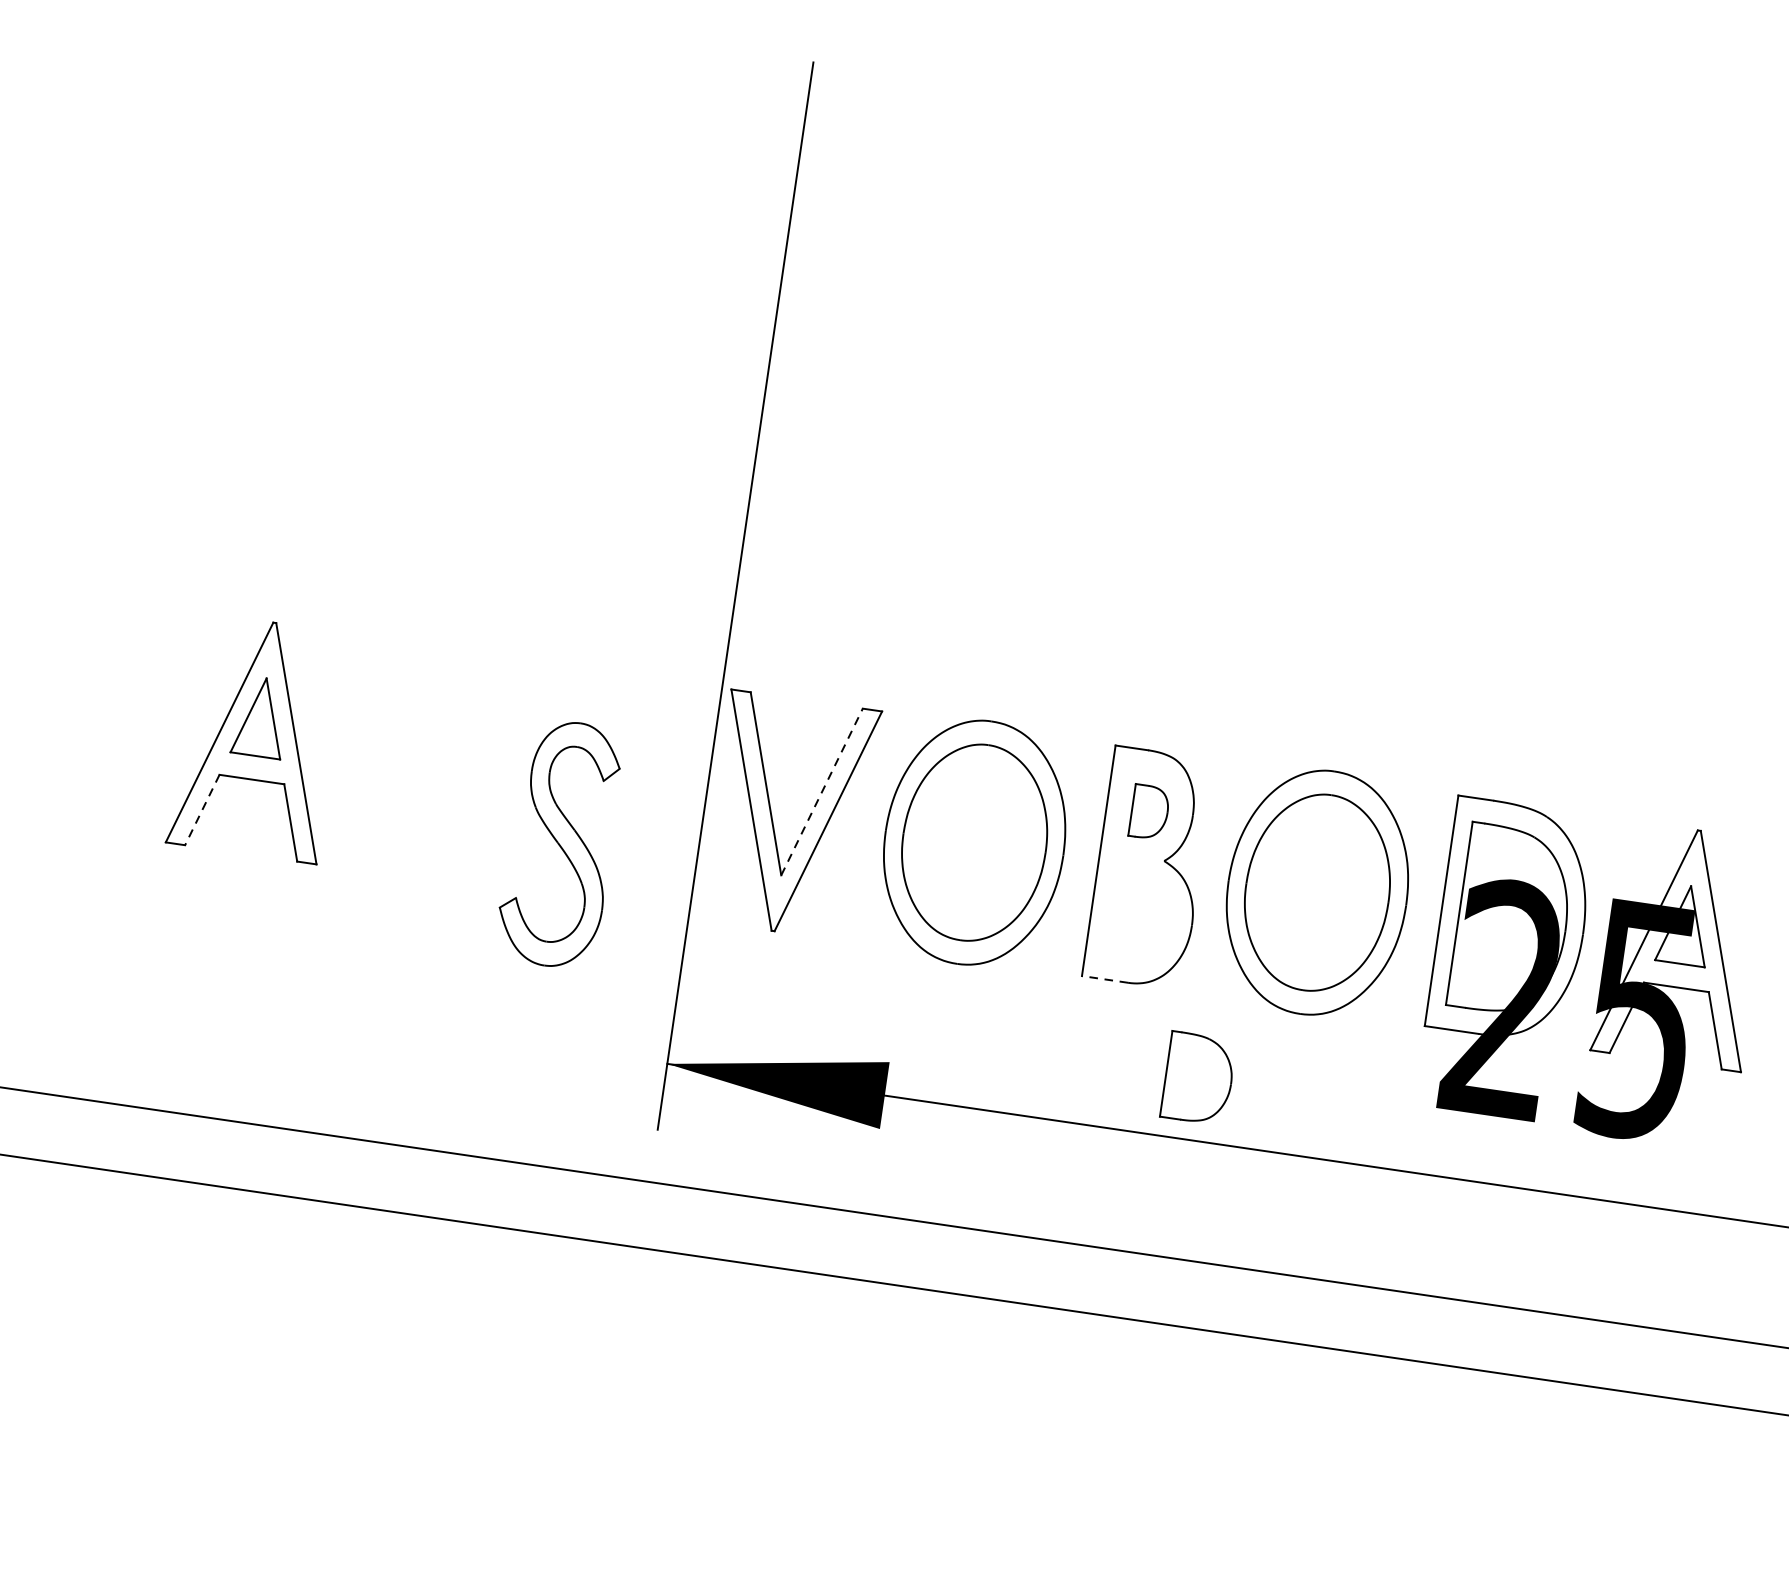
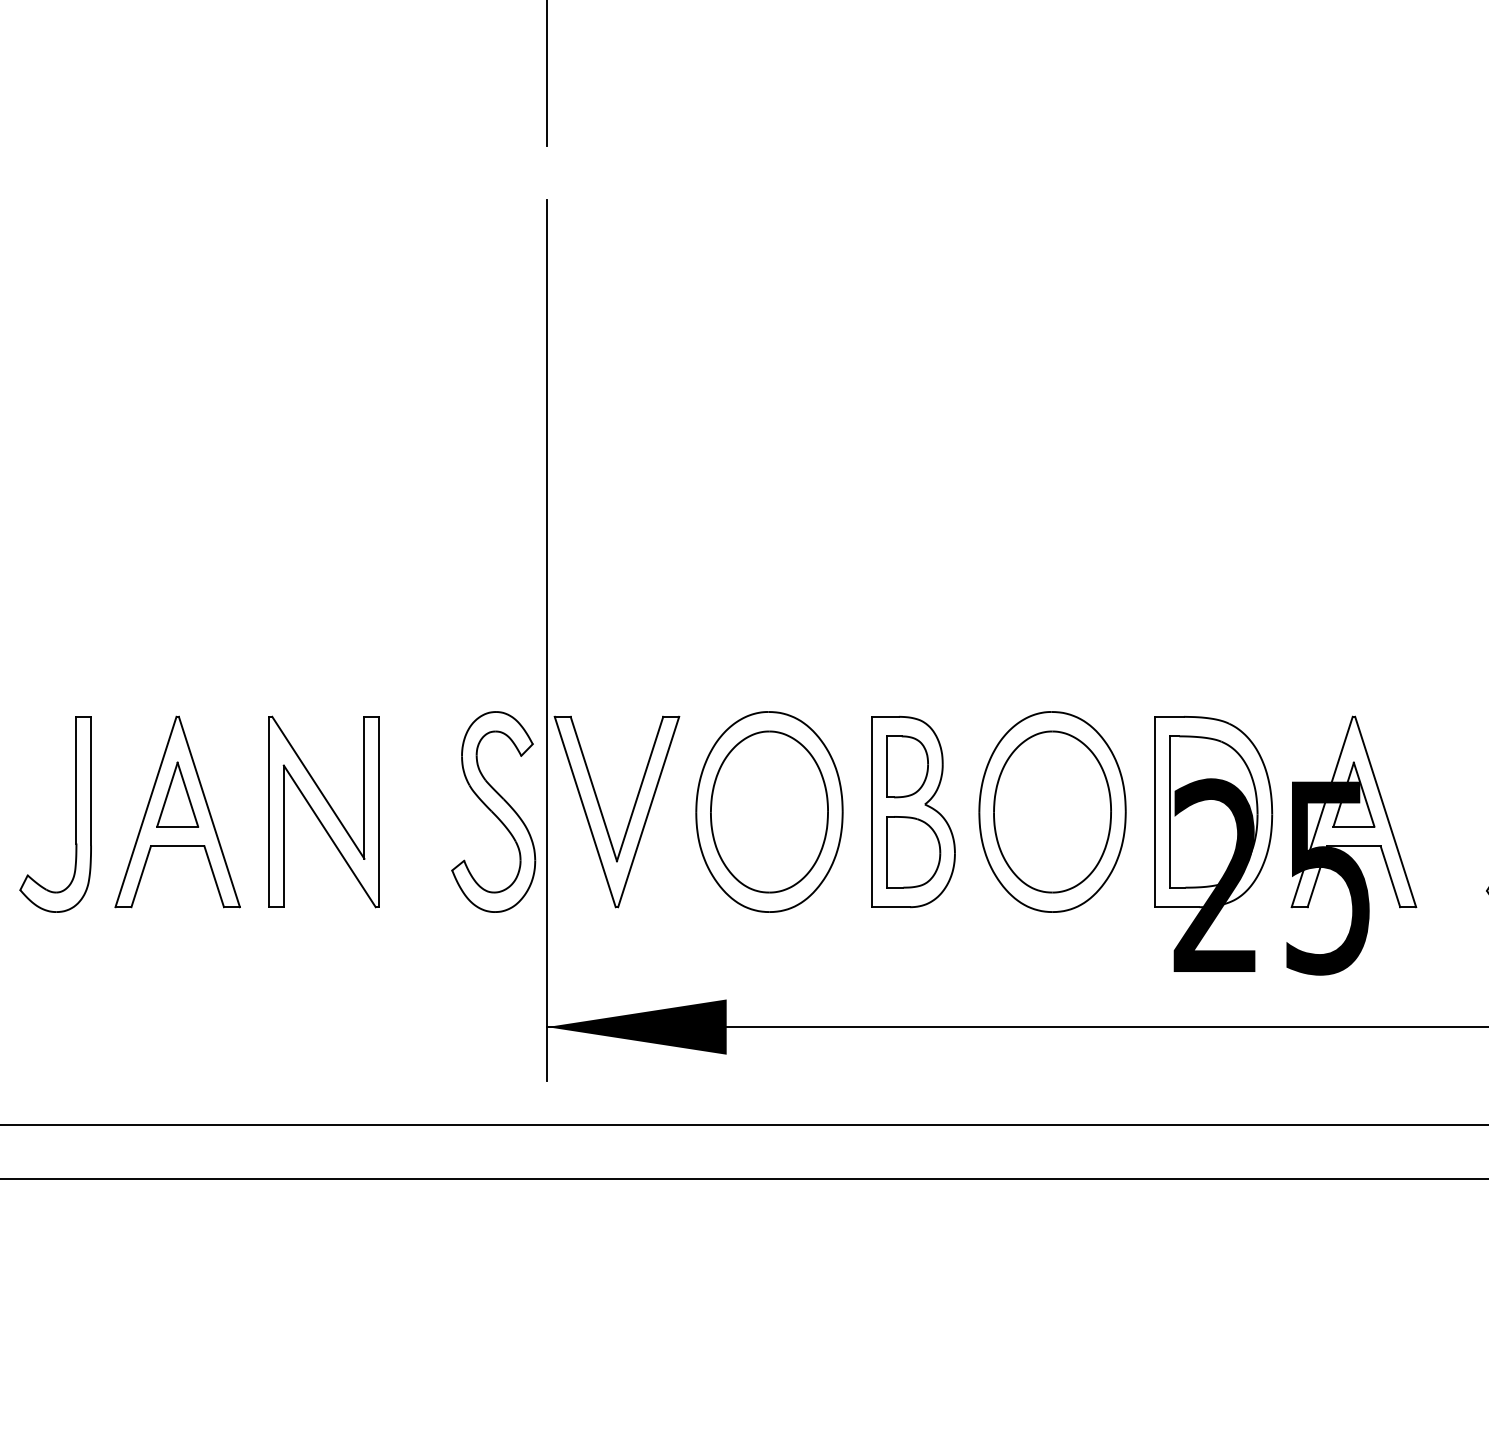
part: (133, 723) -> (75, 814), added
part: (434, 763) -> (323, 811), added
line: (822, 792) -> (640, 789), dashed -> solid
line: (202, 811) -> (141, 877), dashed -> solid
part: (1149, 811) -> (907, 766), size x1.43
part: (560, 843) -> (493, 811), moved
line: (1104, 979) -> (890, 907), dashed -> solid
part: (1198, 1078) -> (913, 852), moved

